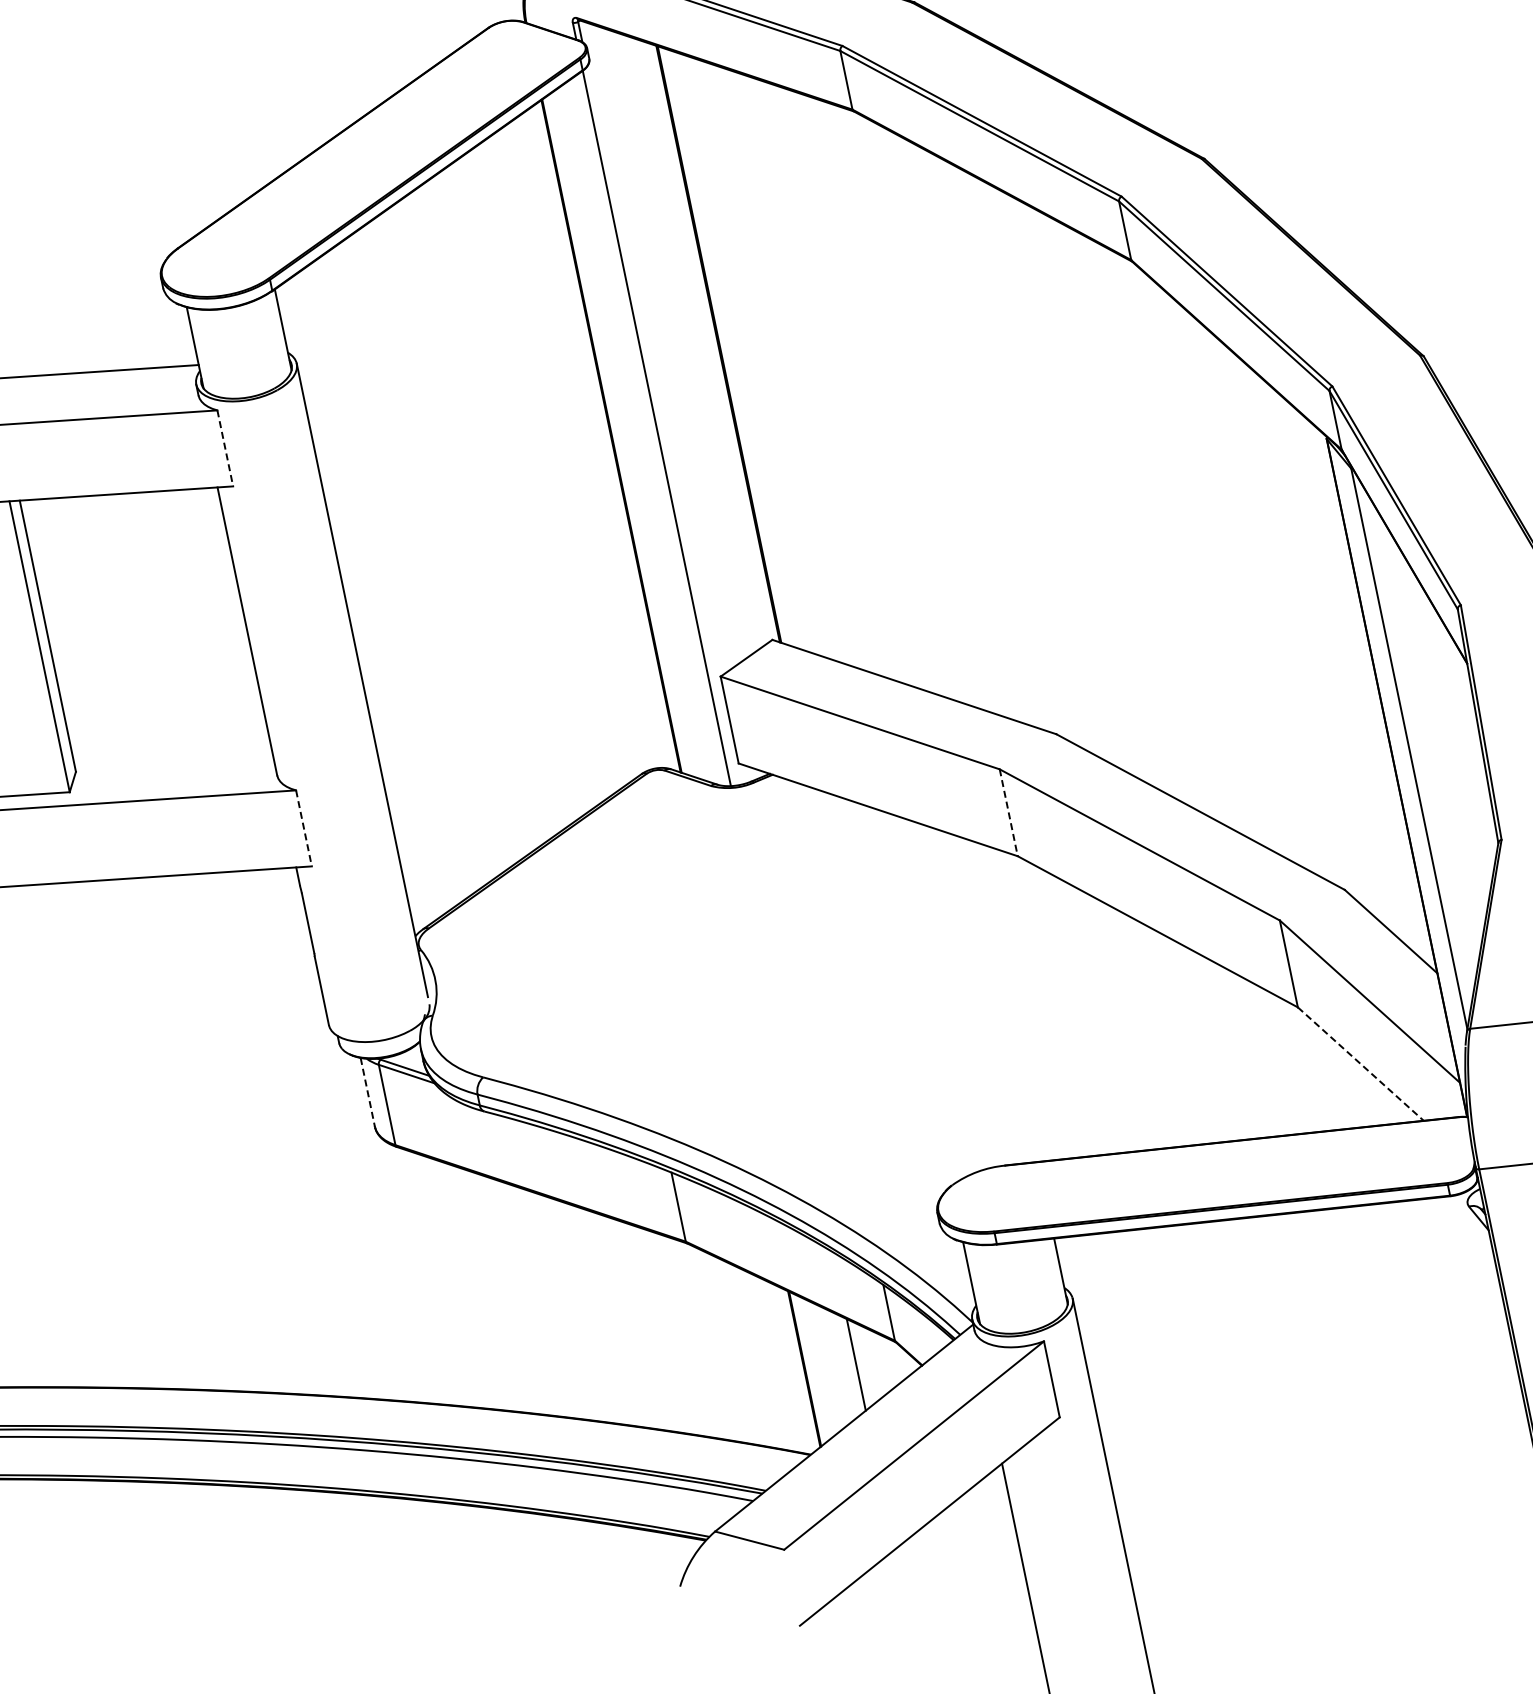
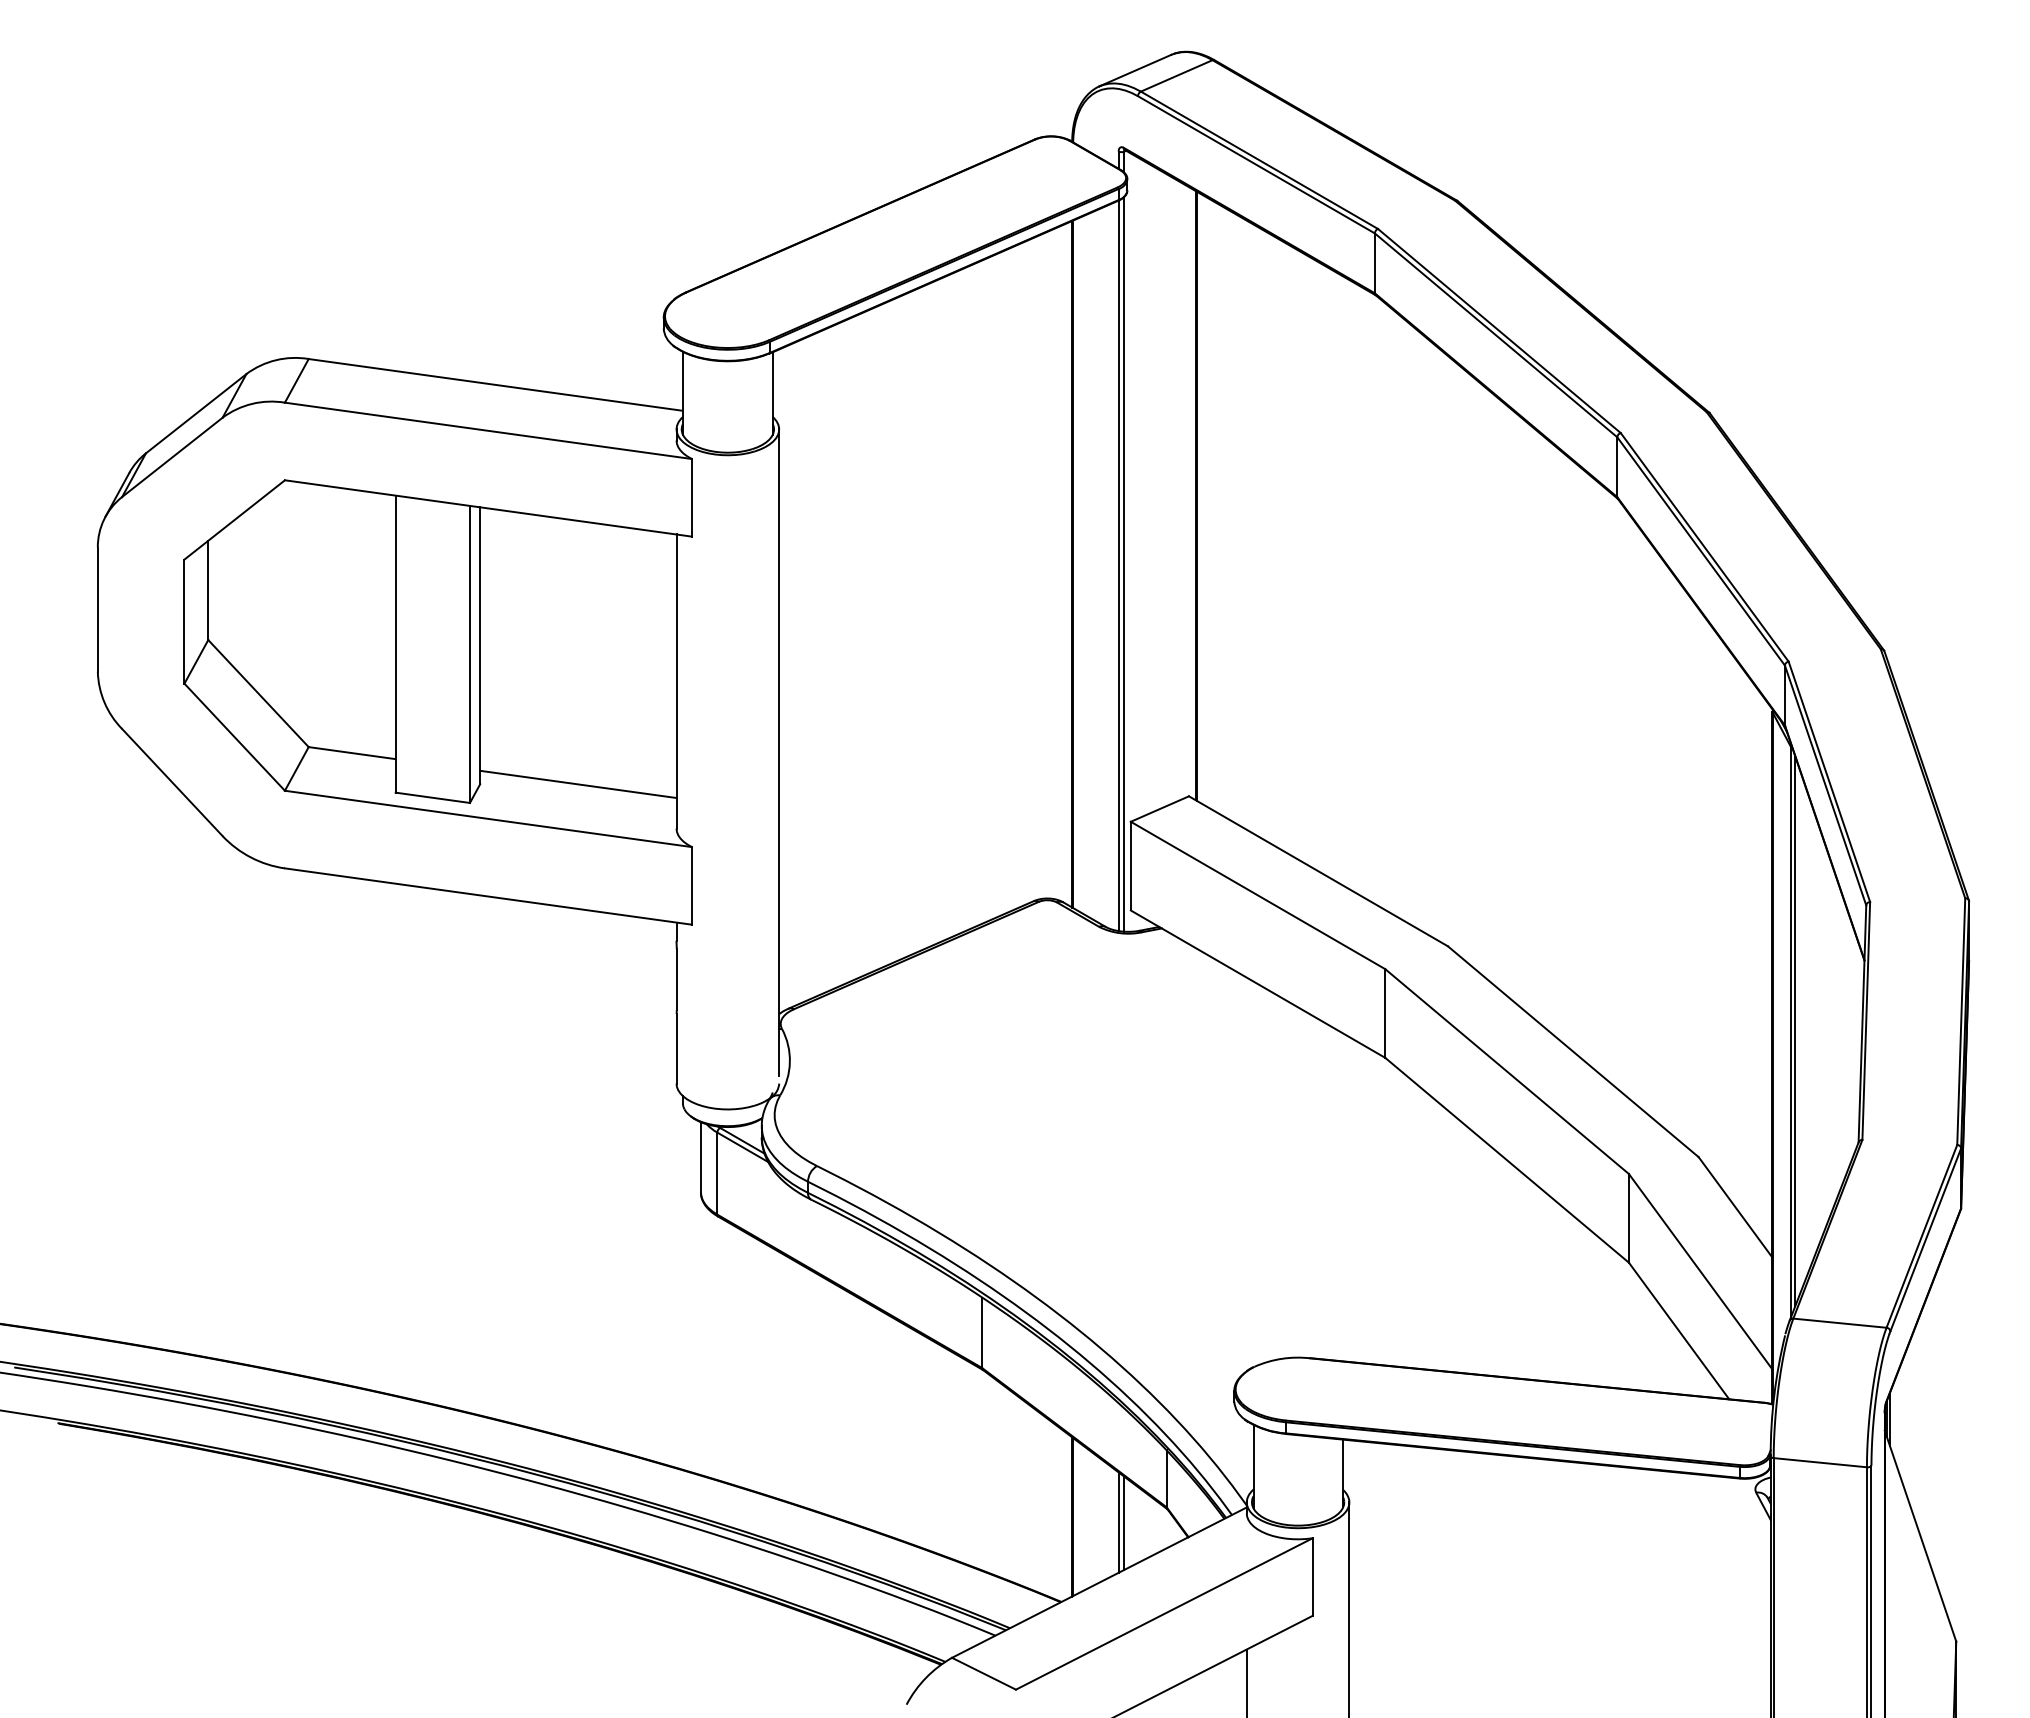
line: (662, 425) -> (1124, 564), added
line: (225, 447) -> (692, 497), dashed -> solid
line: (1414, 747) -> (1795, 1031), added
line: (172, 752) -> (578, 784), added
line: (1009, 813) -> (1385, 1014), dashed -> solid
line: (304, 827) -> (692, 885), dashed -> solid
line: (1361, 1064) -> (1679, 1331), dashed -> solid
line: (367, 1092) -> (700, 1157), dashed -> solid
line: (850, 1365) -> (1118, 1522), added

